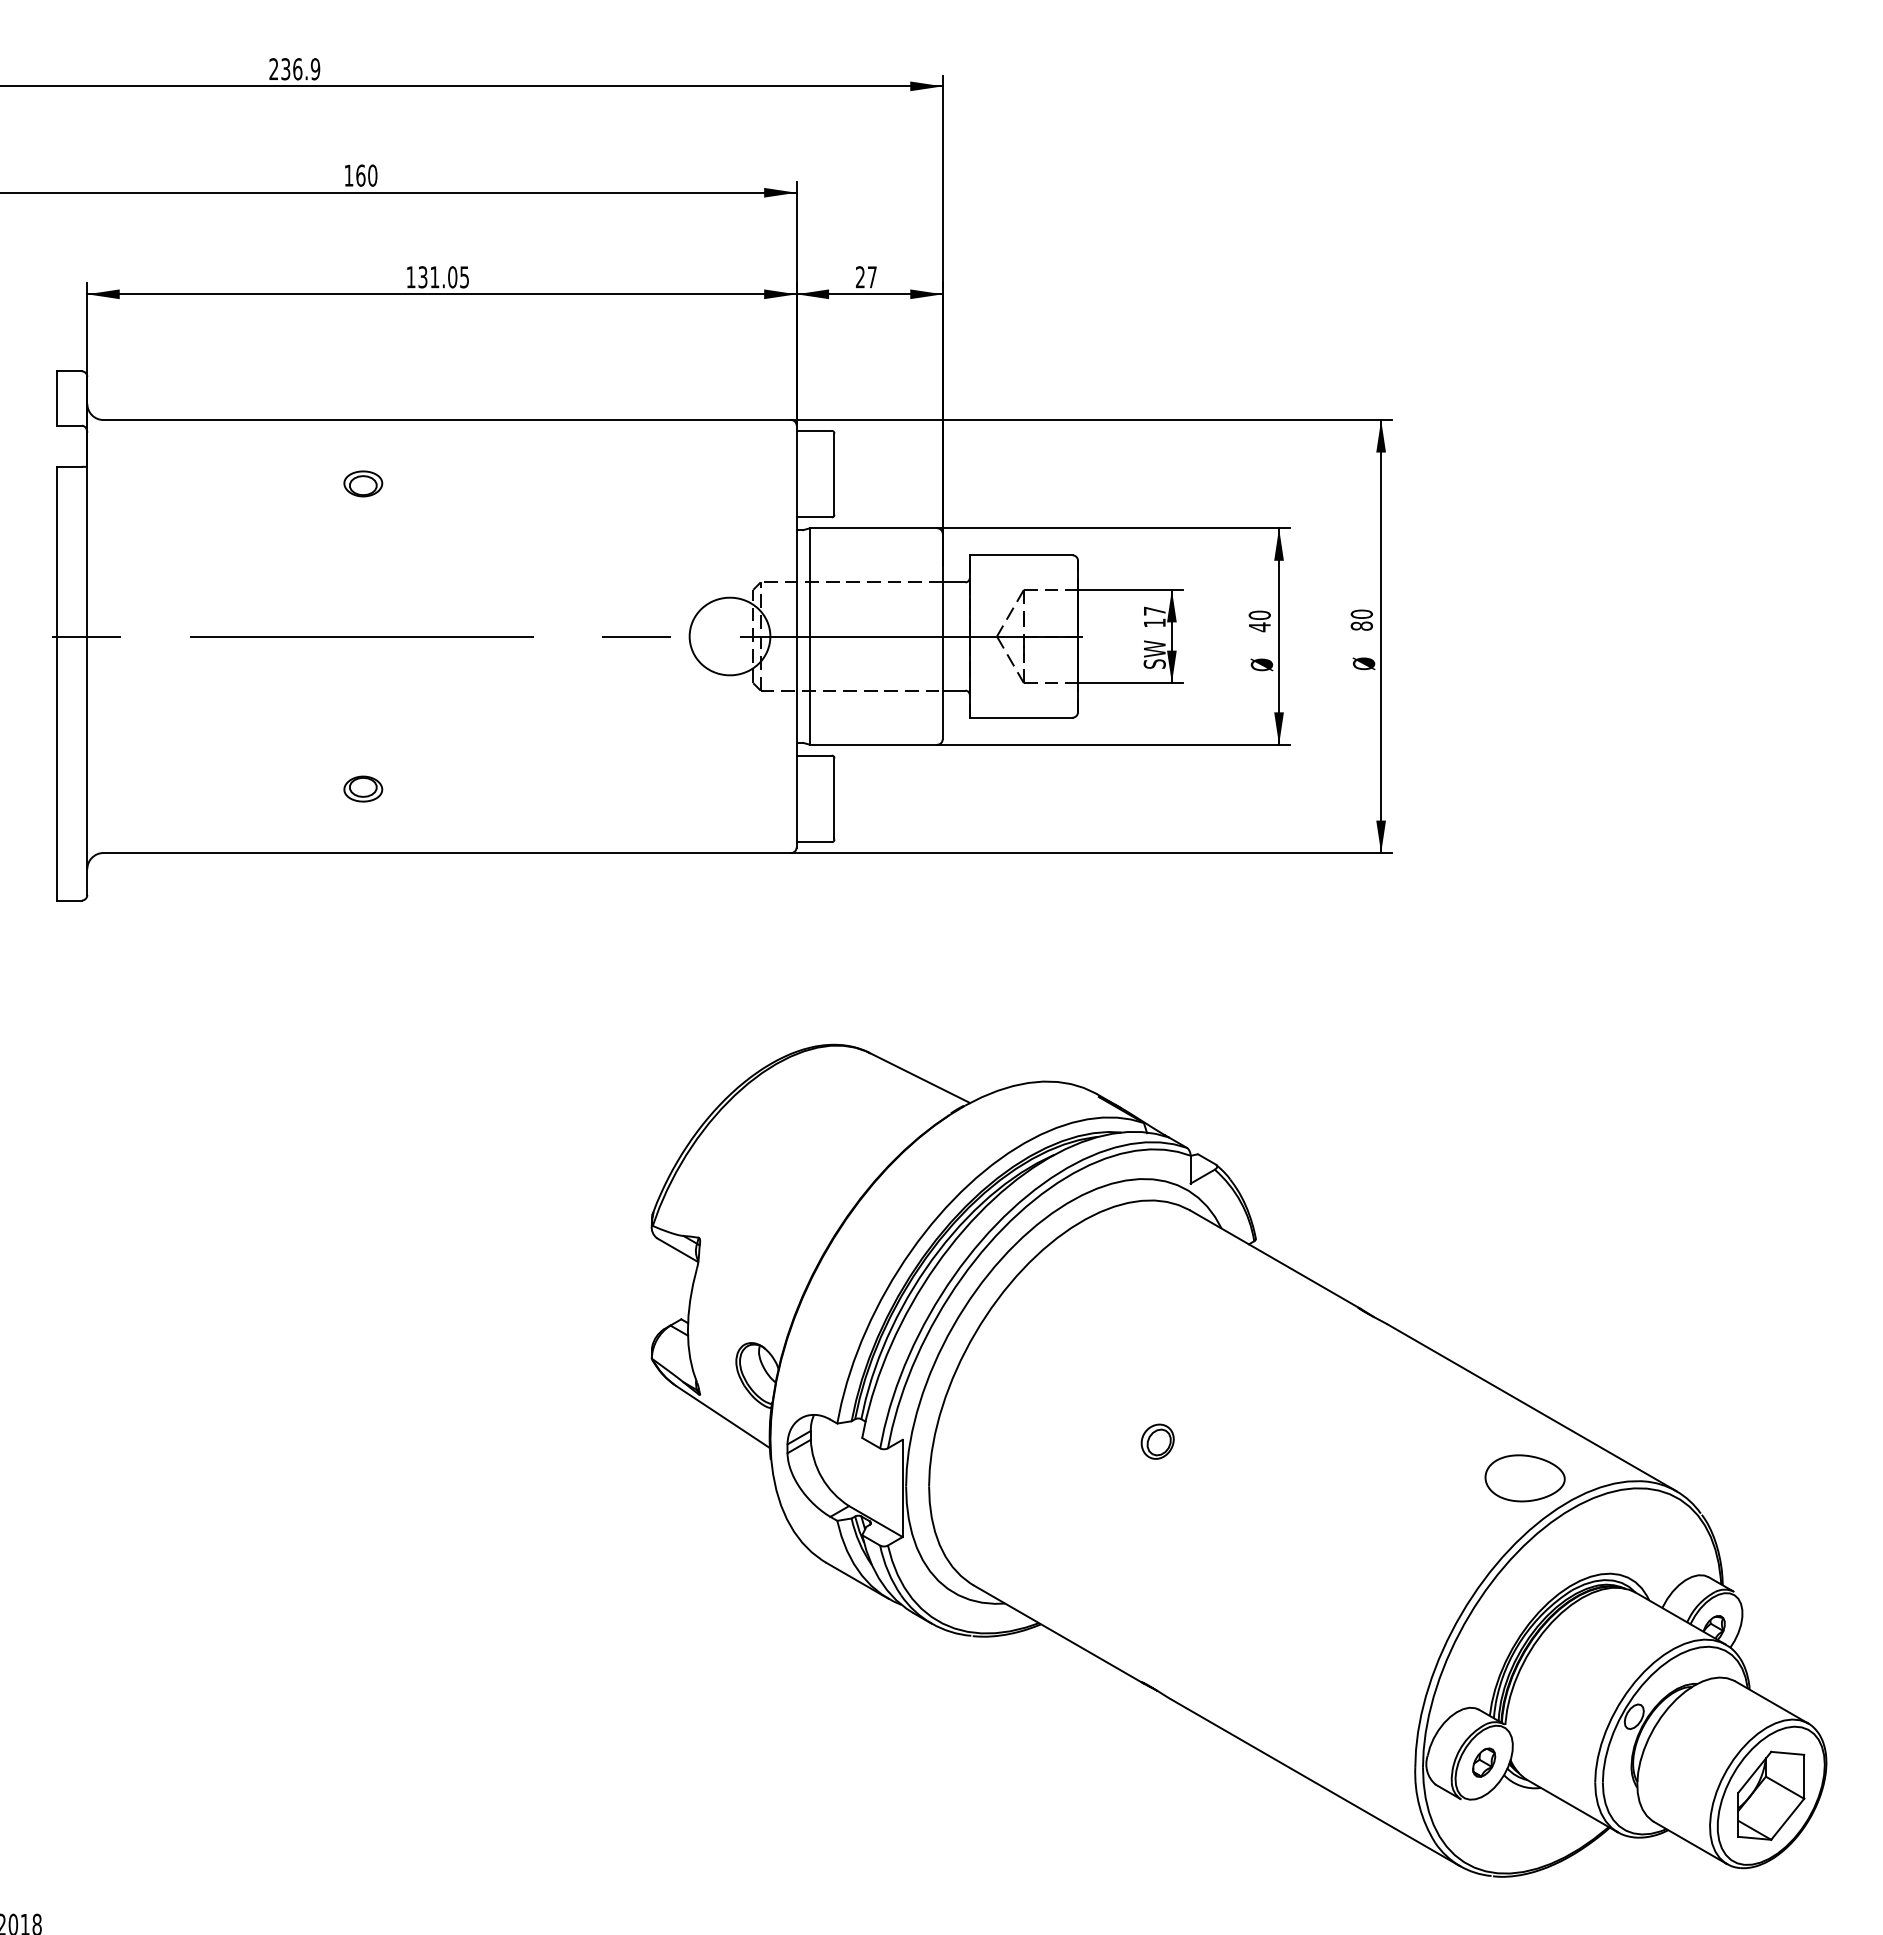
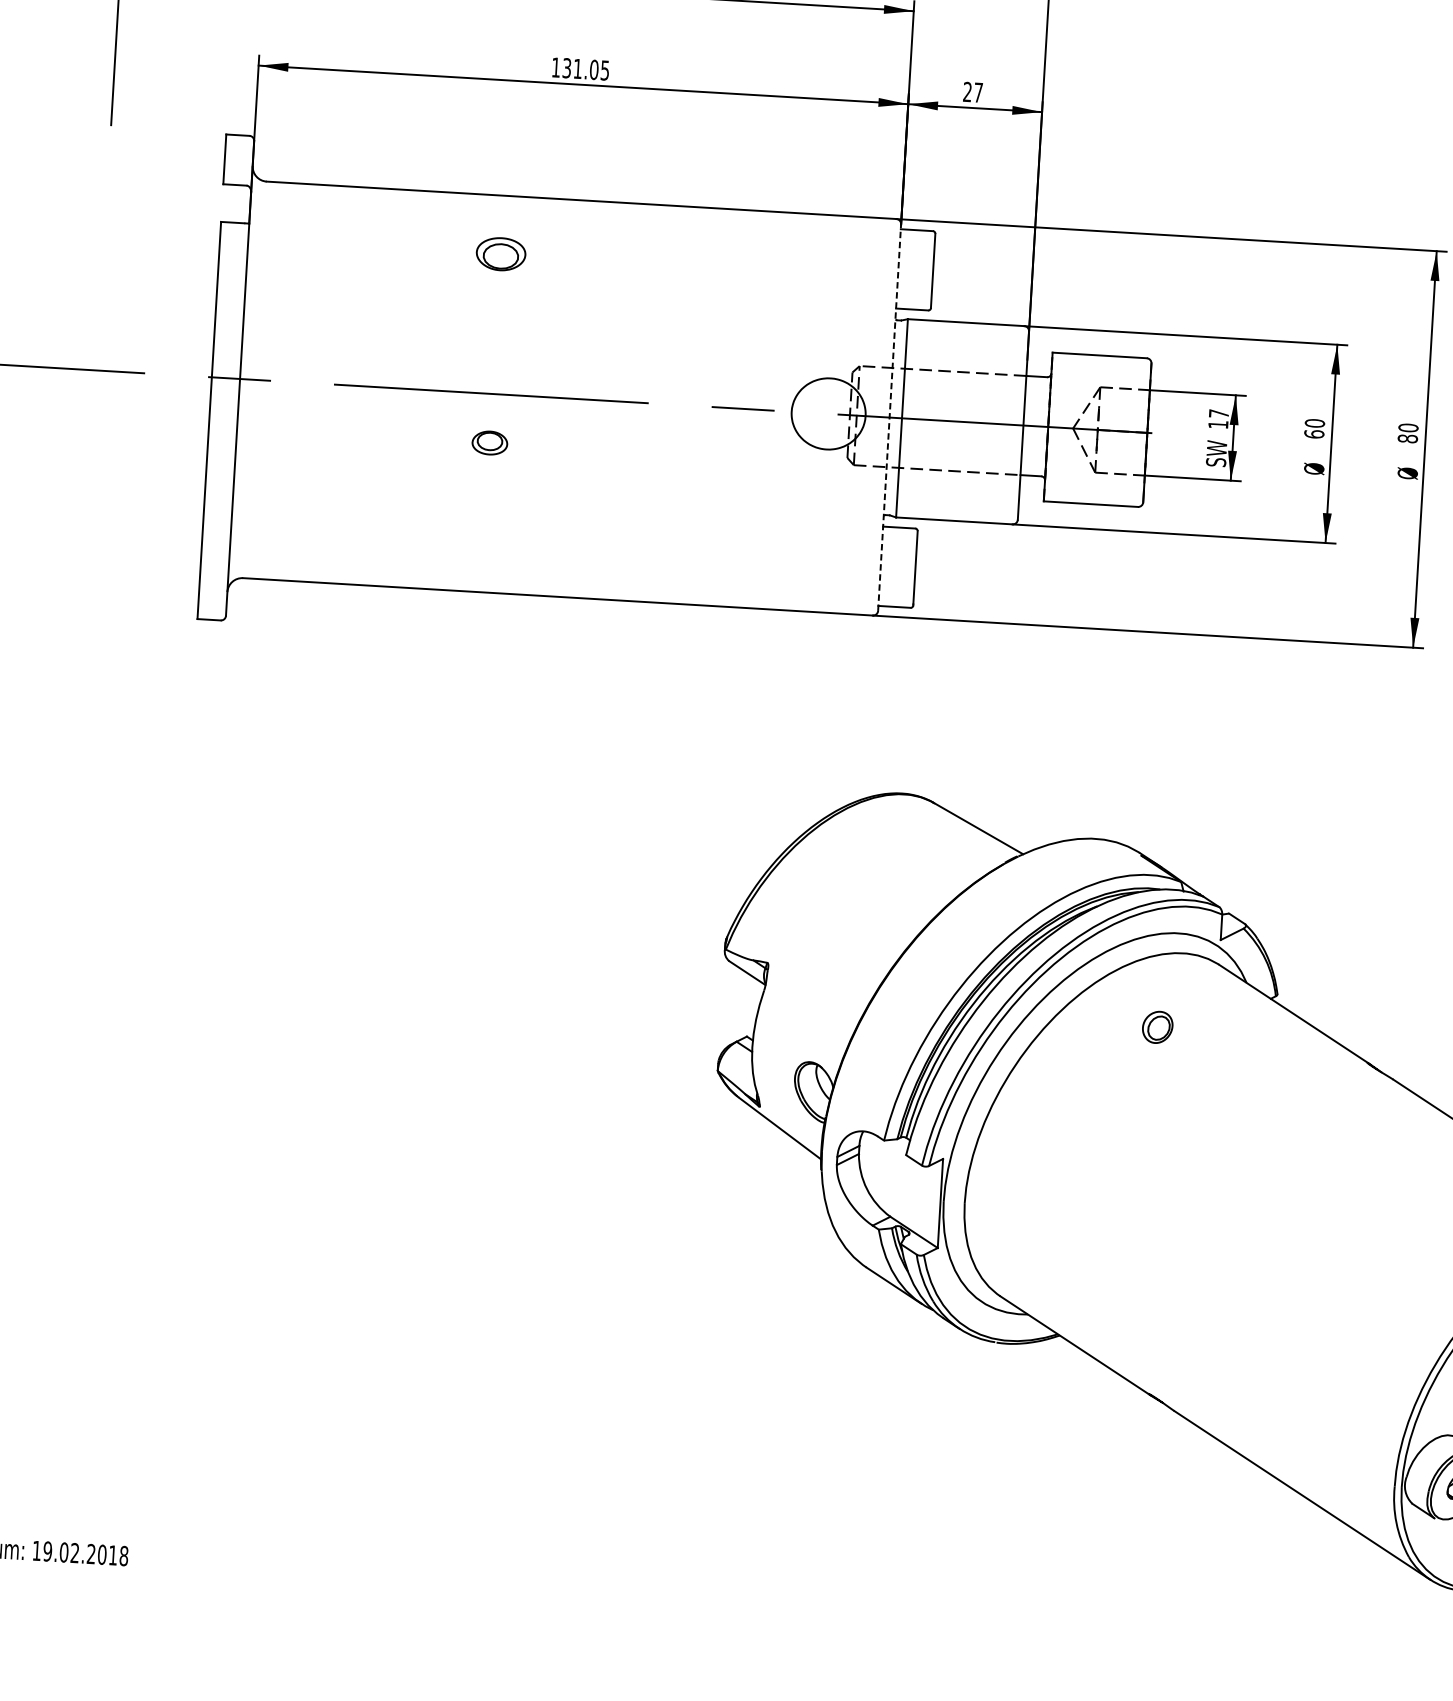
part: (363, 483) -> (501, 253), size x1.4
text: (1259, 627) -> (1314, 434), 40 -> 60
line: (796, 636) -> (889, 417), solid -> dashed
part: (363, 788) -> (490, 442), moved
part: (1157, 1441) -> (1157, 1027), moved

